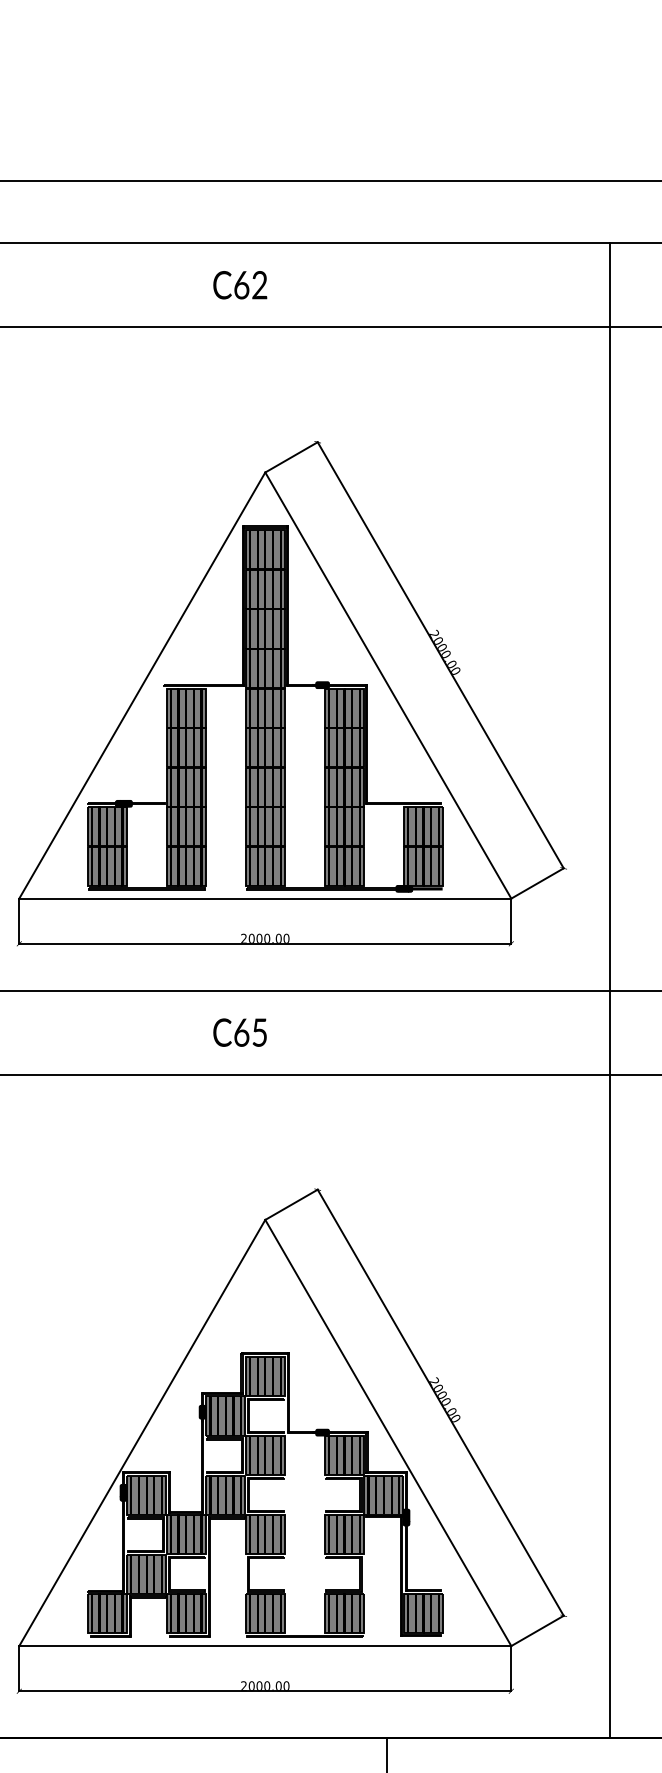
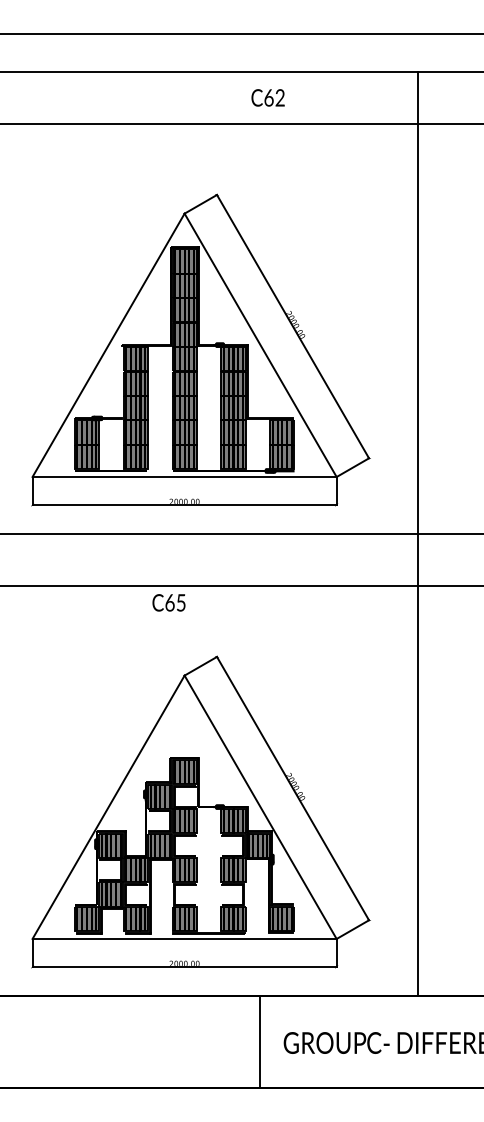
text: (239, 284) -> (267, 97), moved
line: (609, 989) -> (418, 533), moved
text: (239, 1032) -> (168, 602), moved

